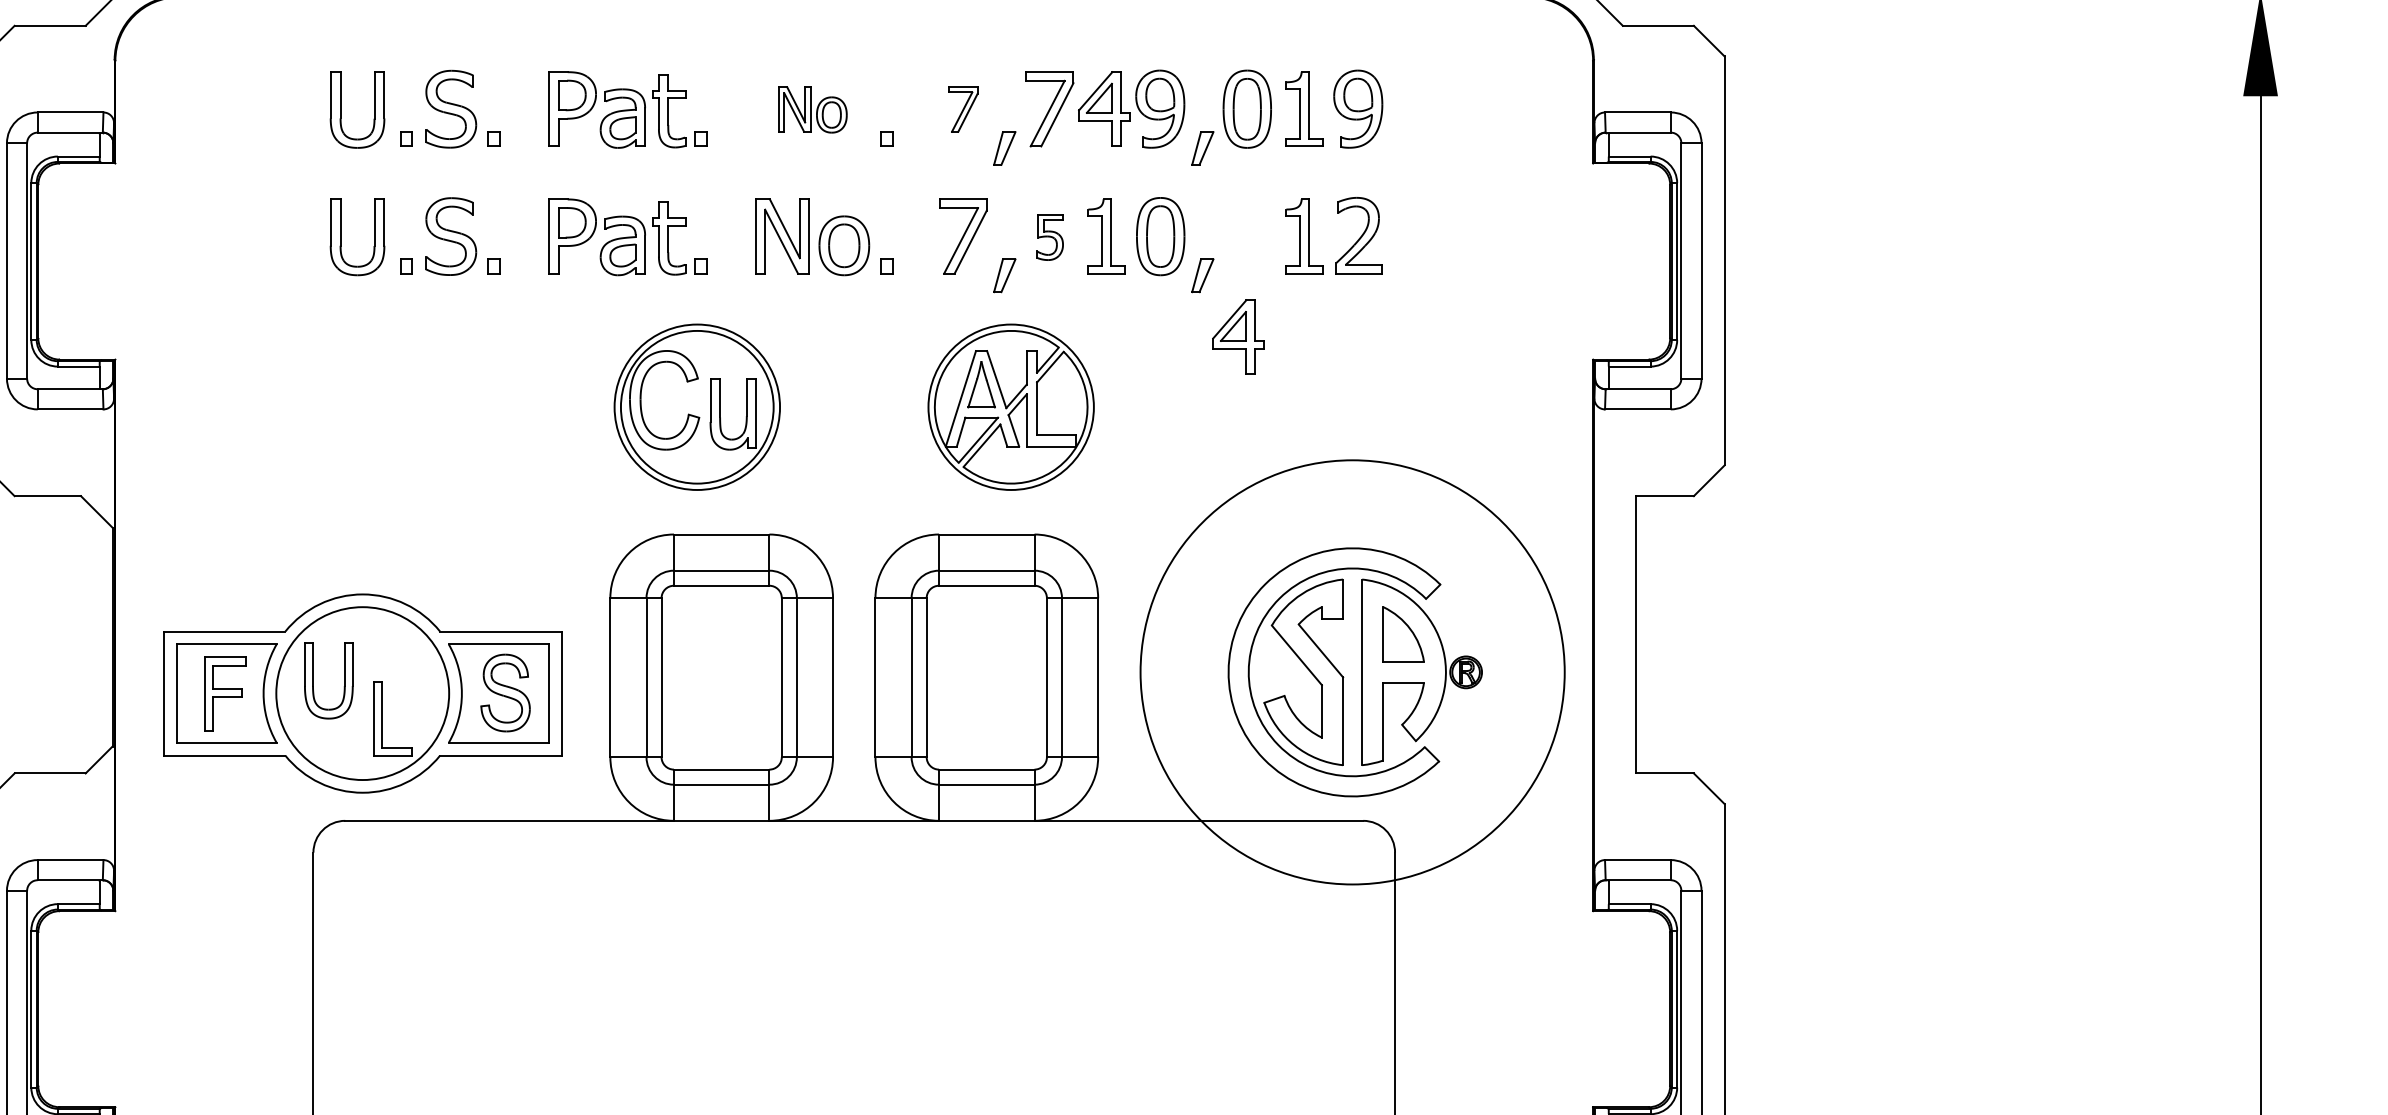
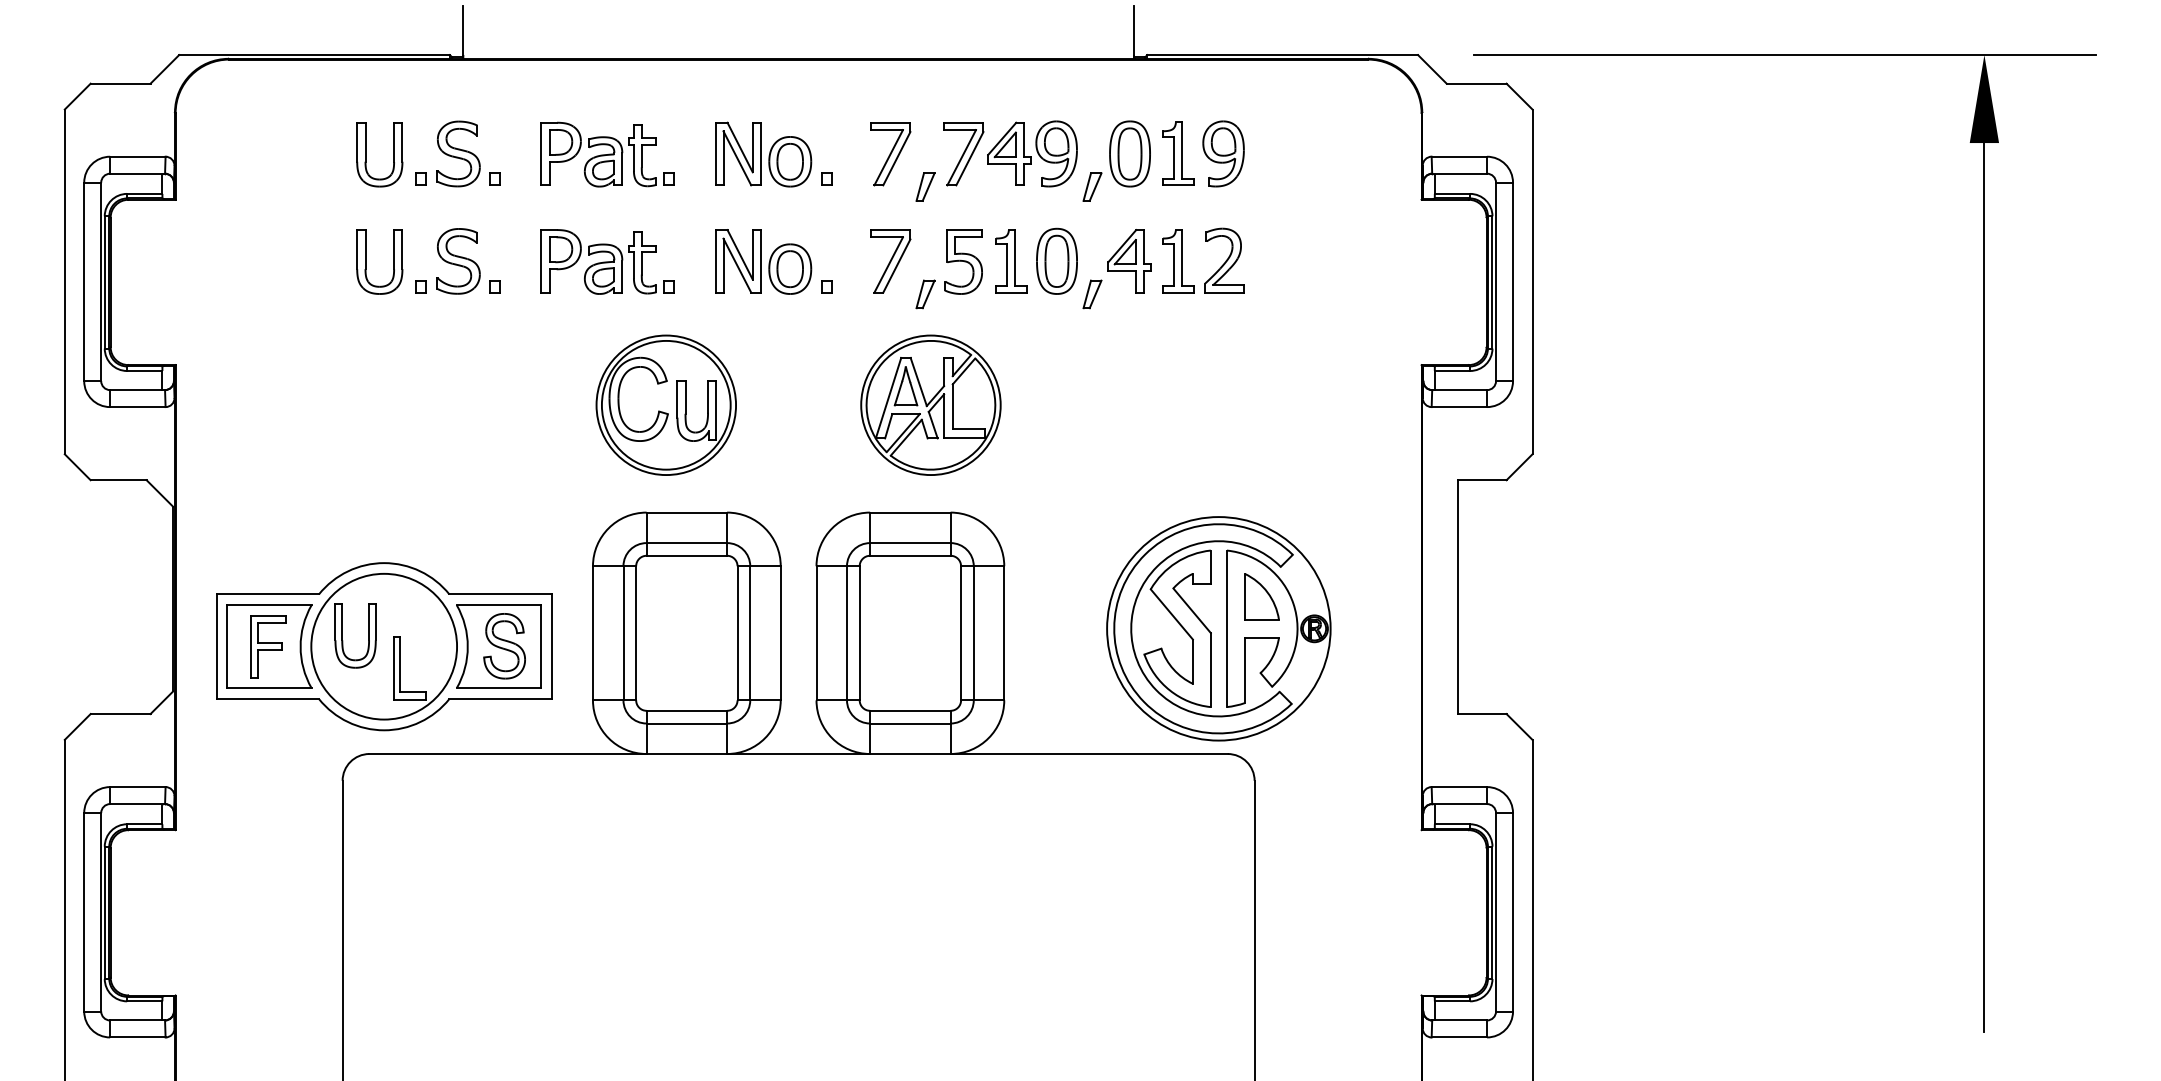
part: (812, 109) -> (763, 154), size x1.67
part: (963, 109) -> (890, 154), size x1.67
part: (1049, 236) -> (963, 261), size x1.67
part: (1238, 337) -> (1129, 261), moved
circle: (1352, 671) -> (1218, 628), size x0.62

